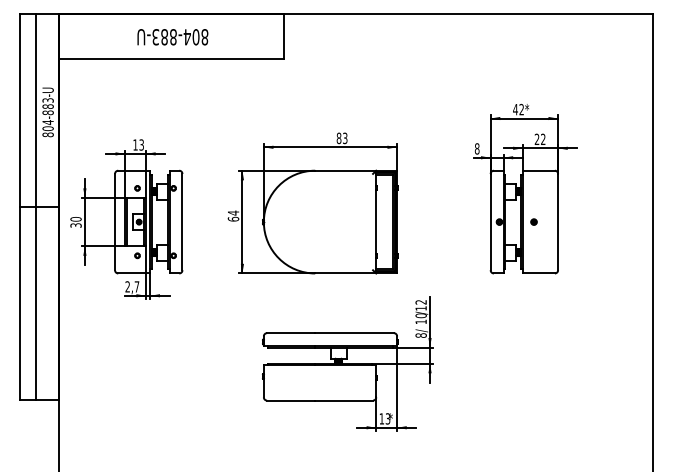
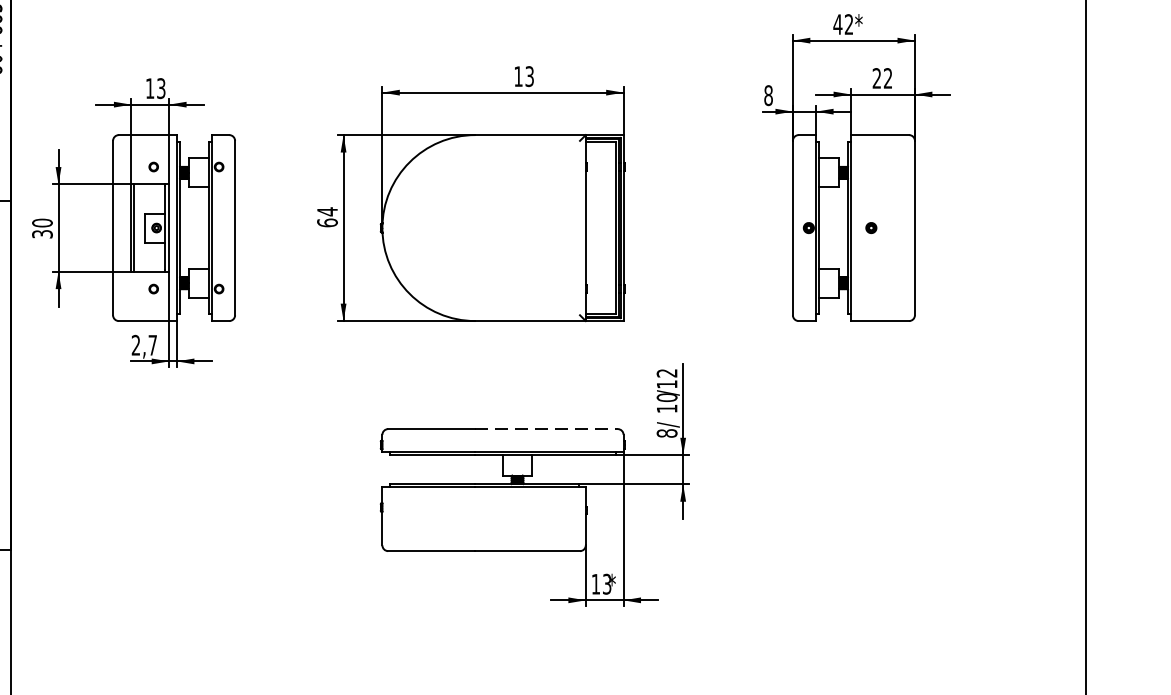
text: (338, 138) -> (517, 76), 83 -> 13
line: (355, 333) -> (548, 429), solid -> dashed

